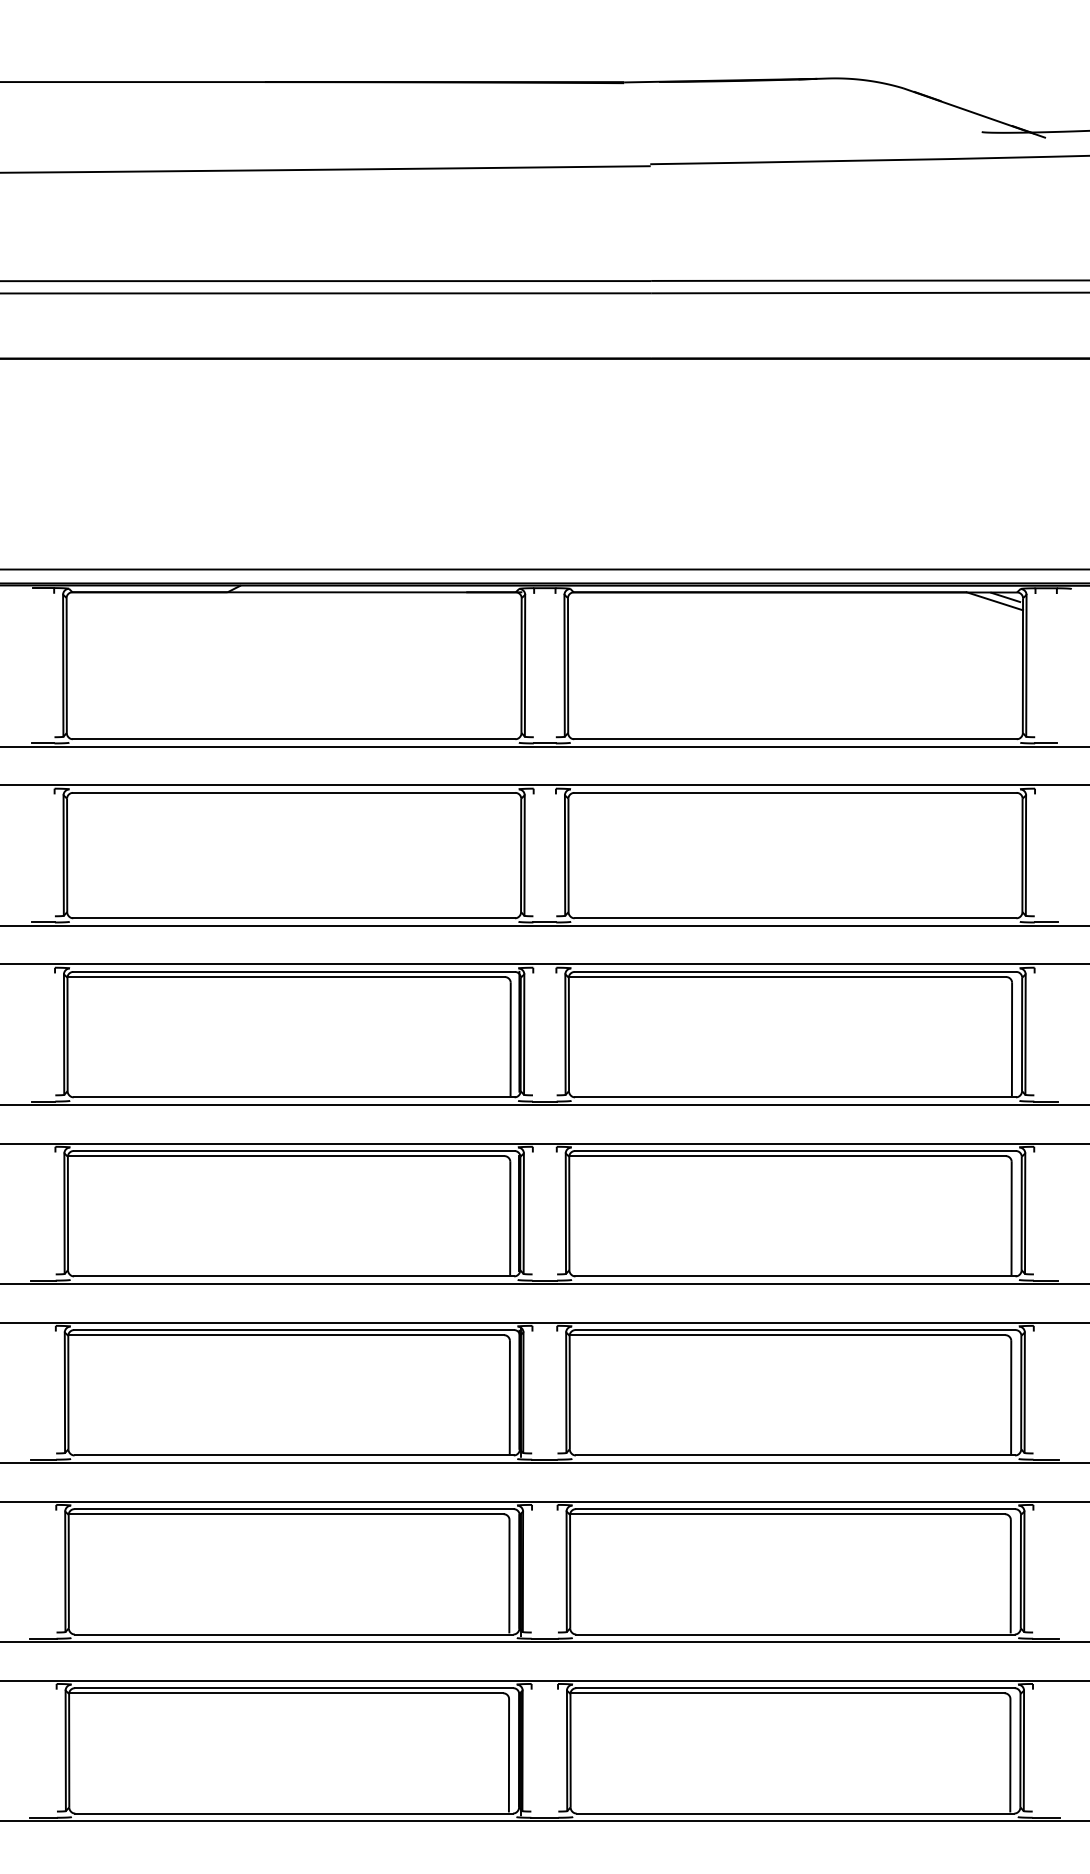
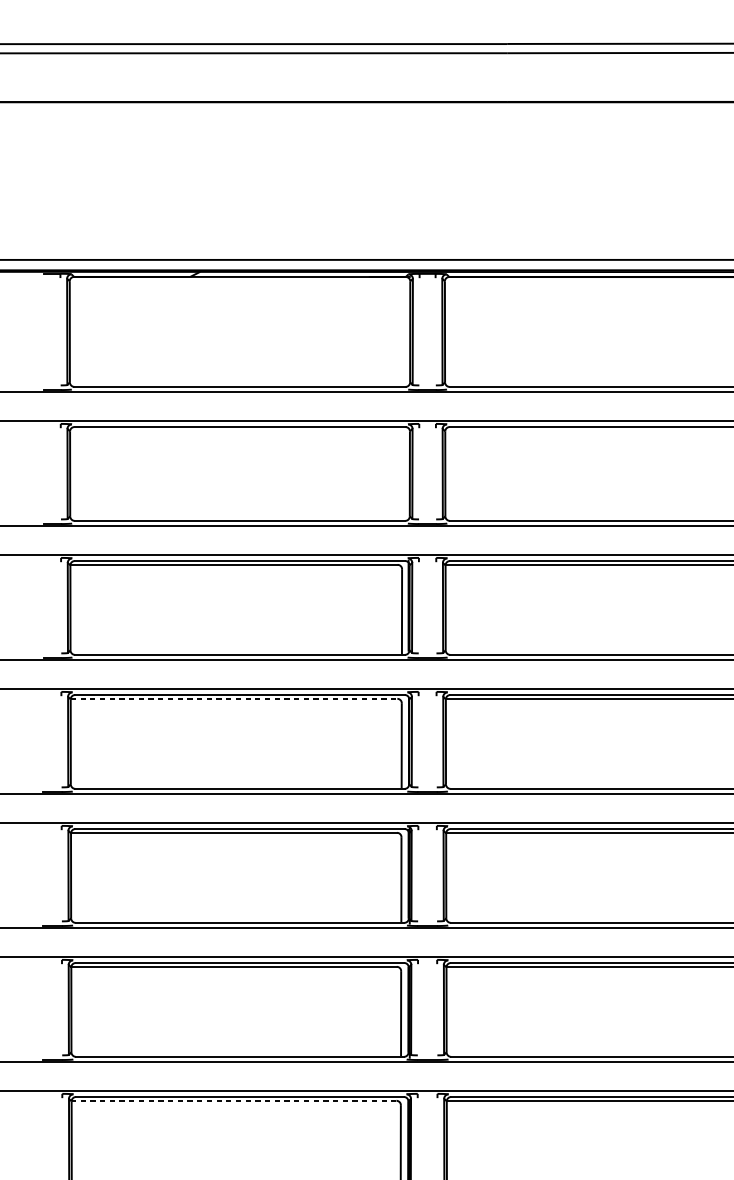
line: (286, 1156) -> (234, 699), solid -> dashed
line: (286, 1693) -> (234, 1100), solid -> dashed

